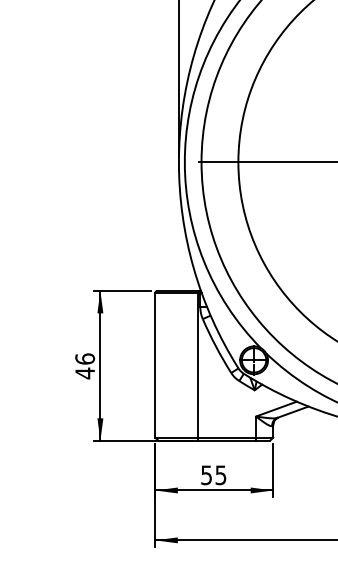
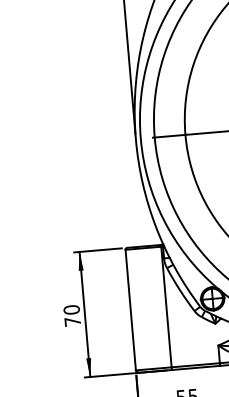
text: (84, 366) -> (71, 316), 46 -> 70

